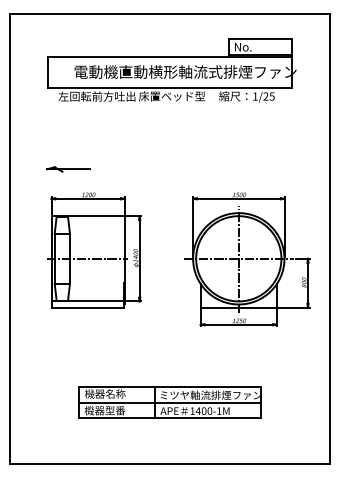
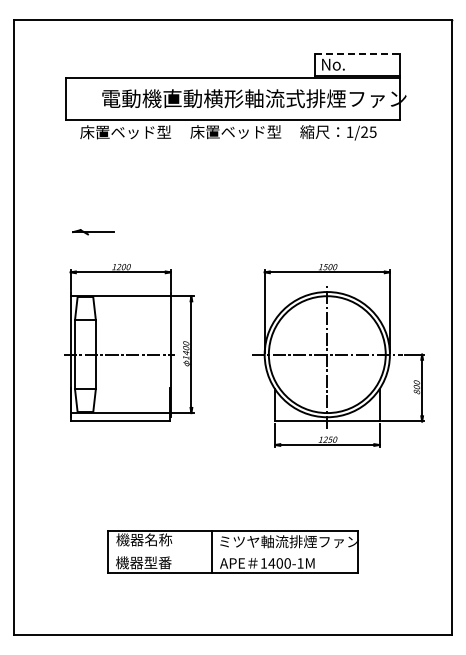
line: (260, 39) -> (357, 53), solid -> dashed
text: (96, 96) -> (132, 132), 左回転前方吐出 -> 床置ベッド型
part: (68, 169) -> (93, 232), size x0.7
line: (169, 402) -> (232, 551), removed

